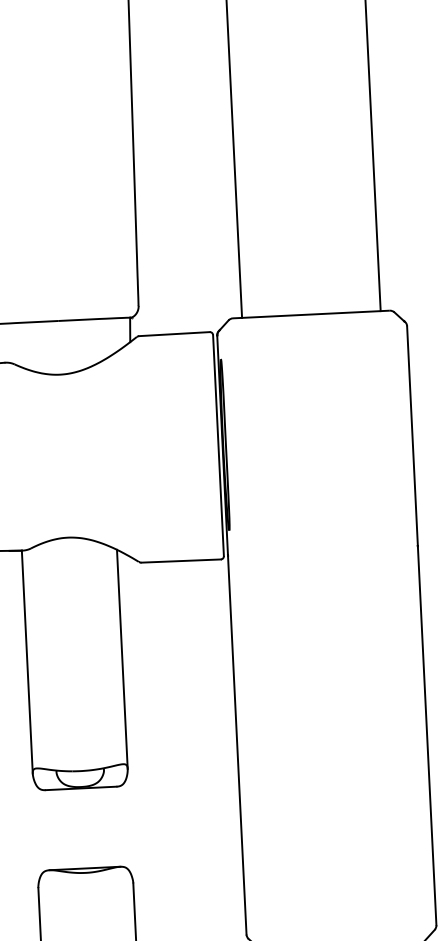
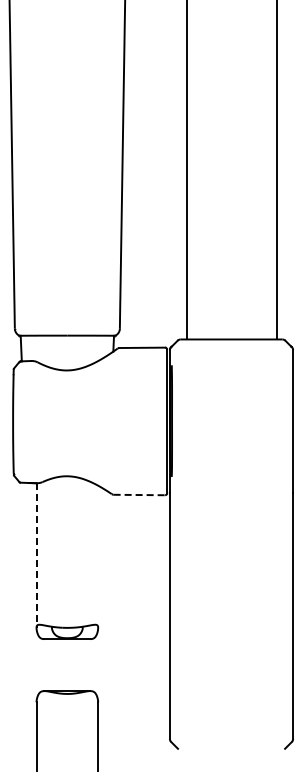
line: (181, 561) -> (139, 495), solid -> dashed
line: (122, 658) -> (98, 556), removed
line: (27, 663) -> (36, 556), solid -> dashed

